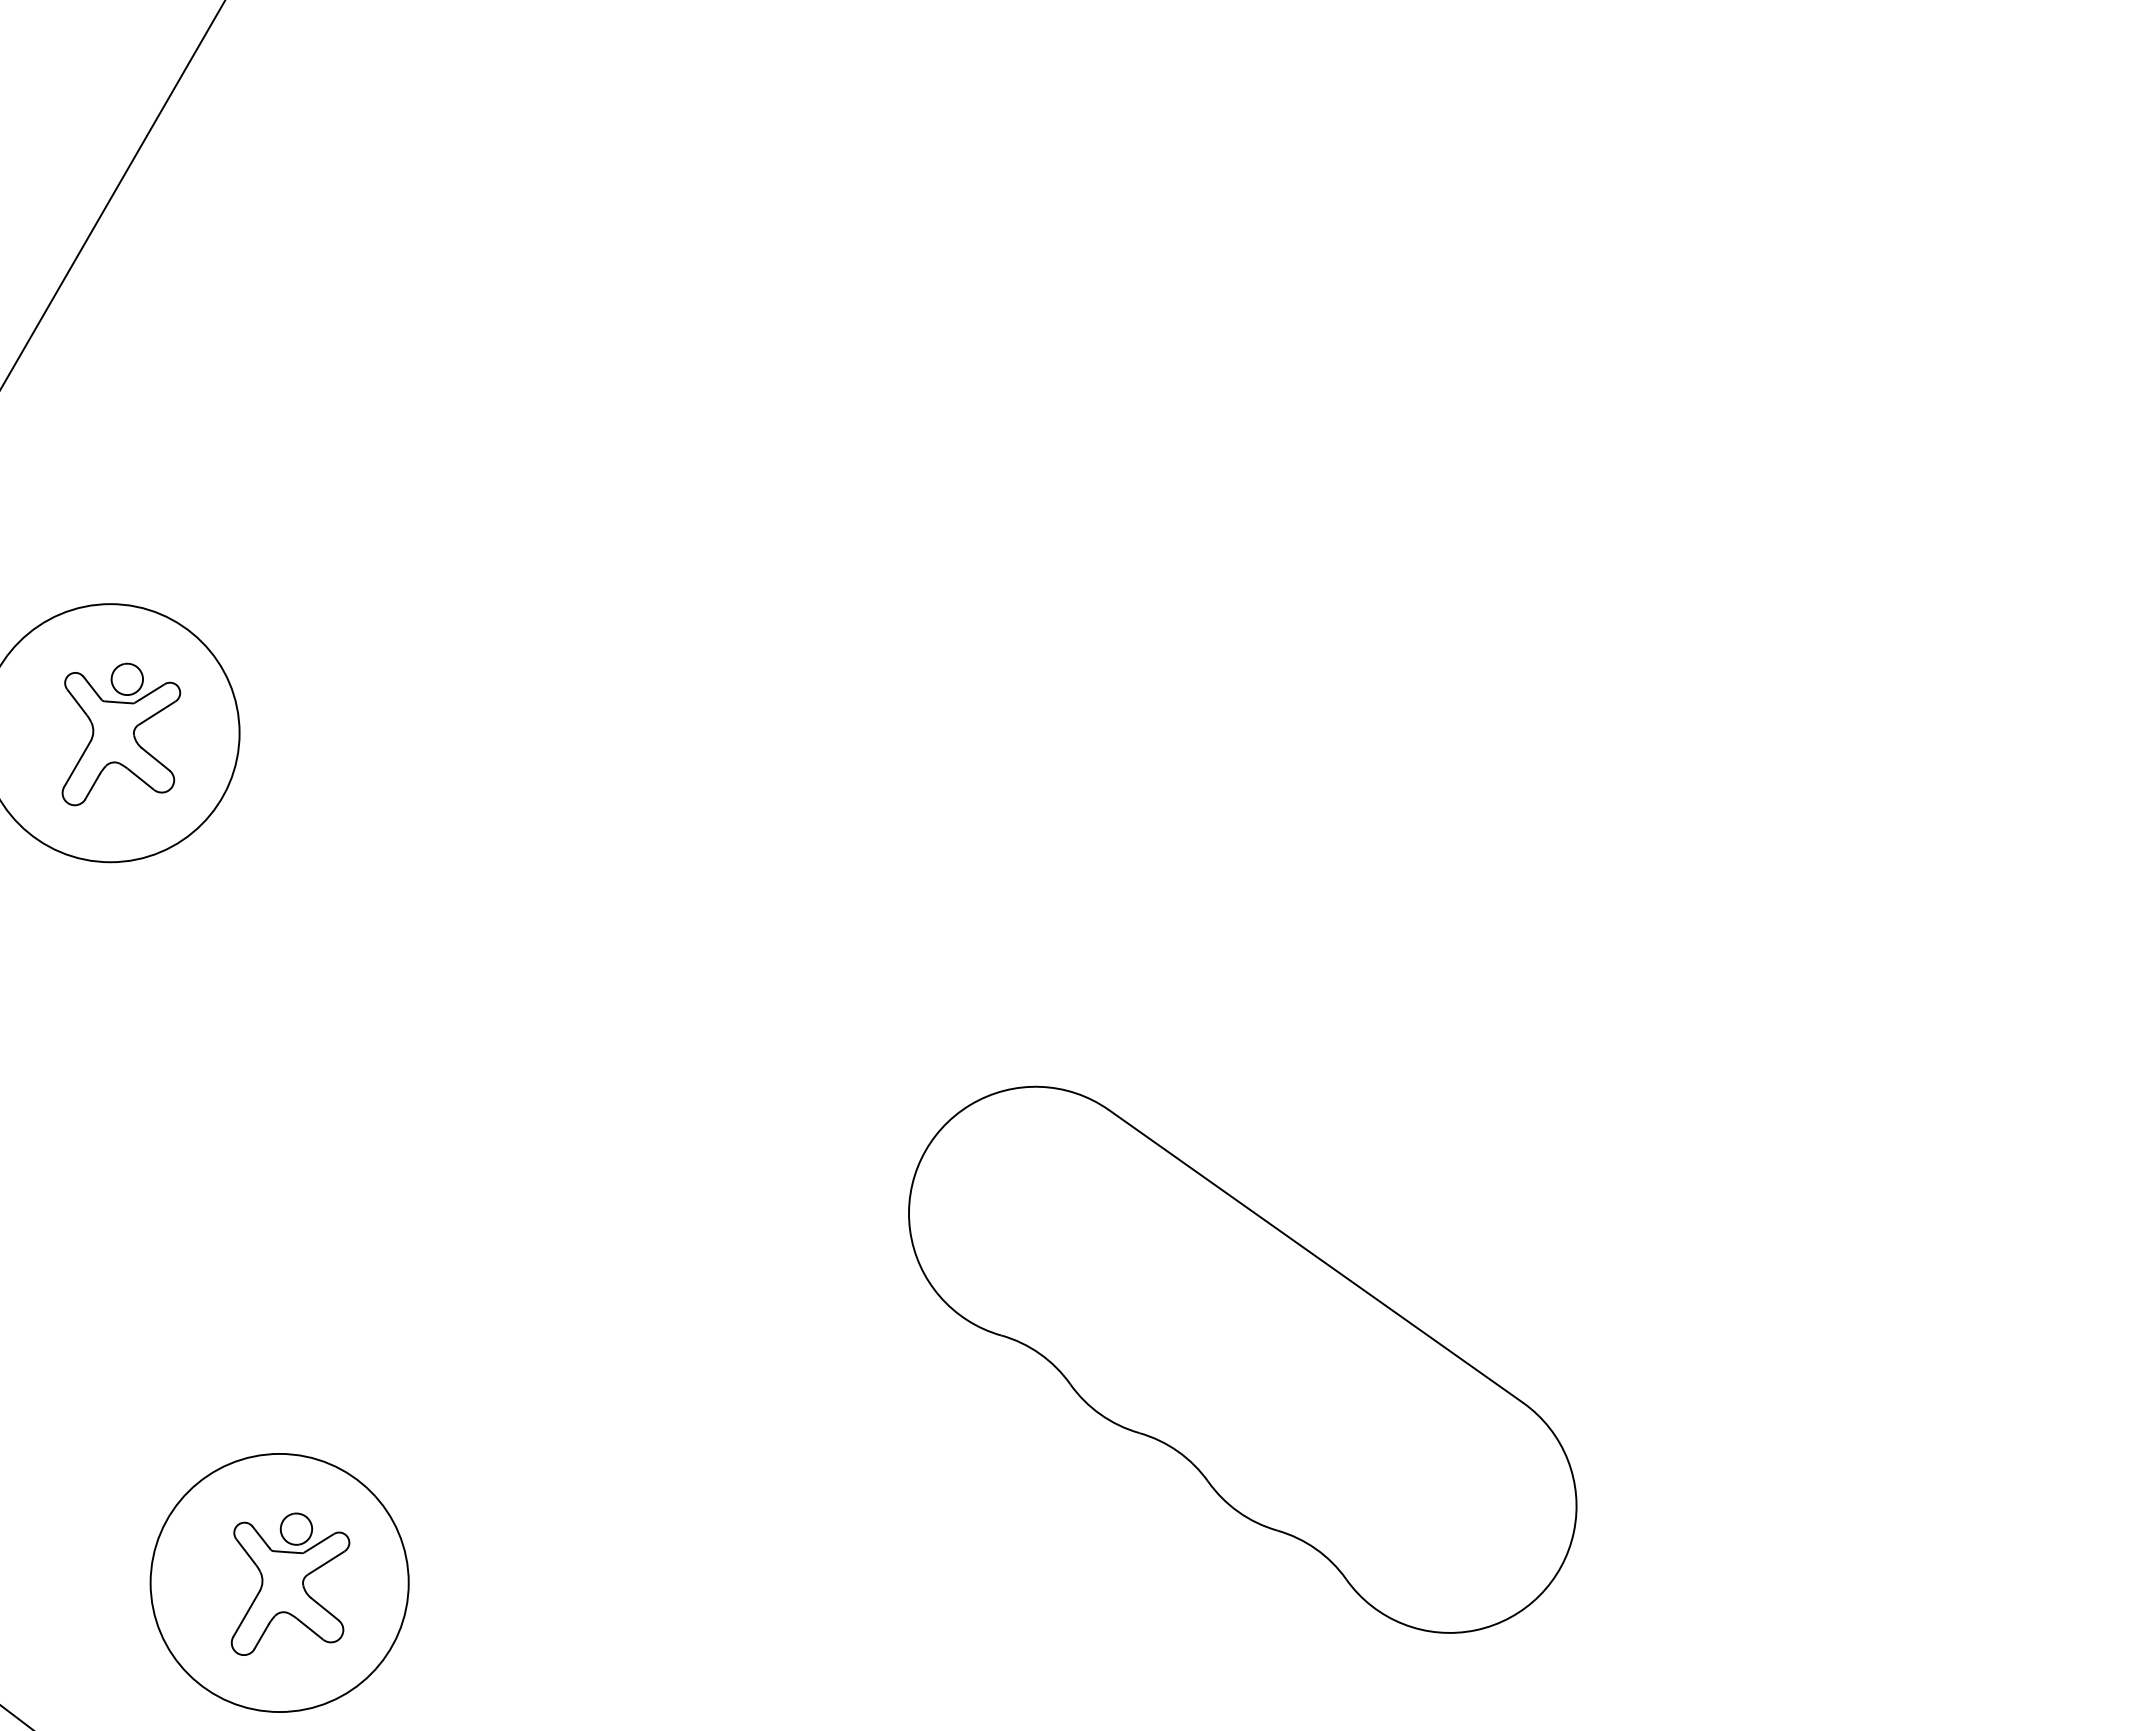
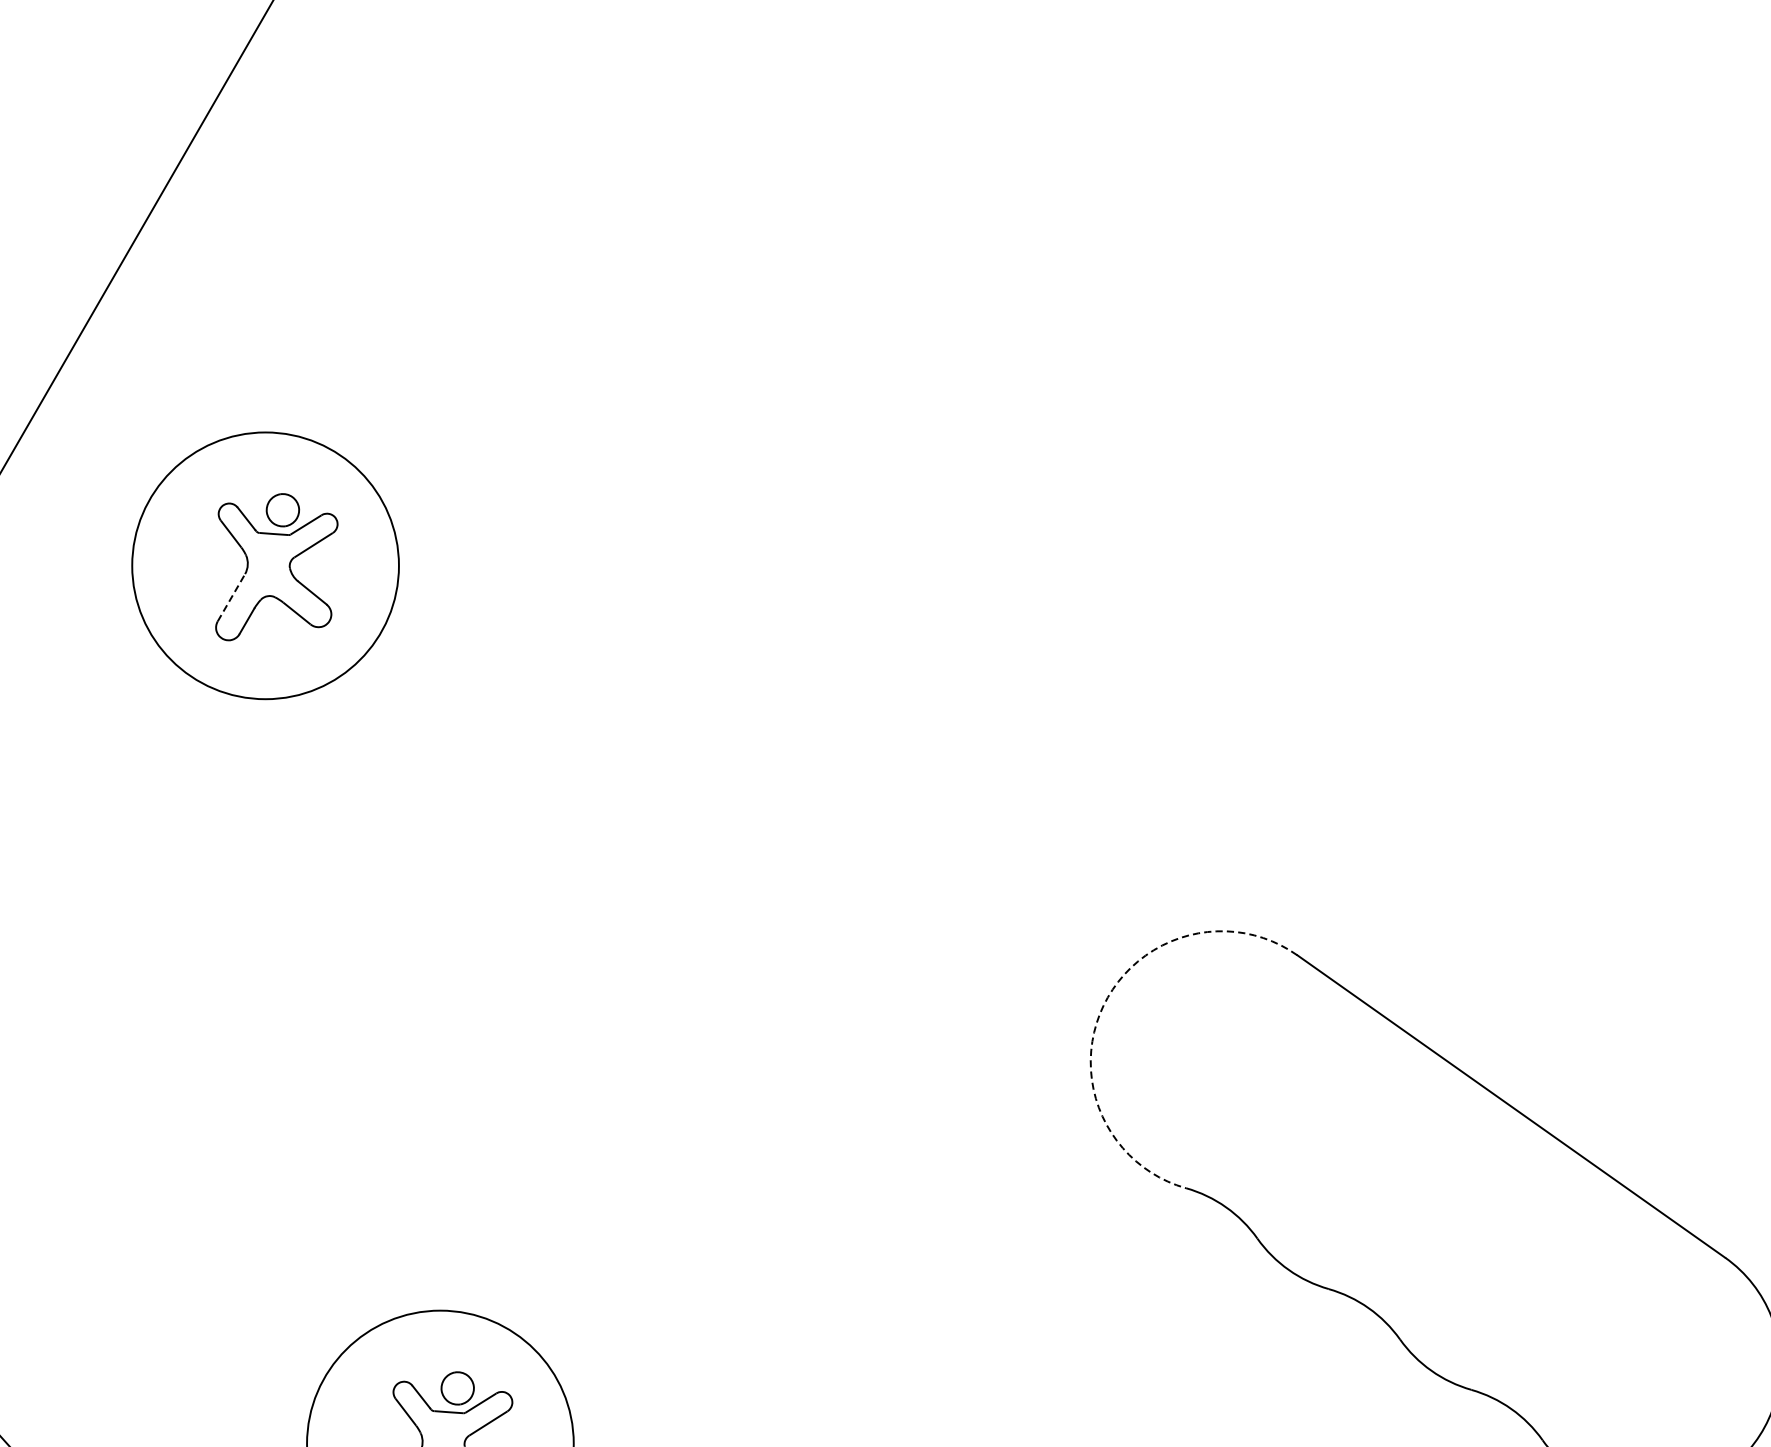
line: (77, 763) -> (231, 597), solid -> dashed
arc: (921, 1158) -> (1103, 1005), solid -> dashed

